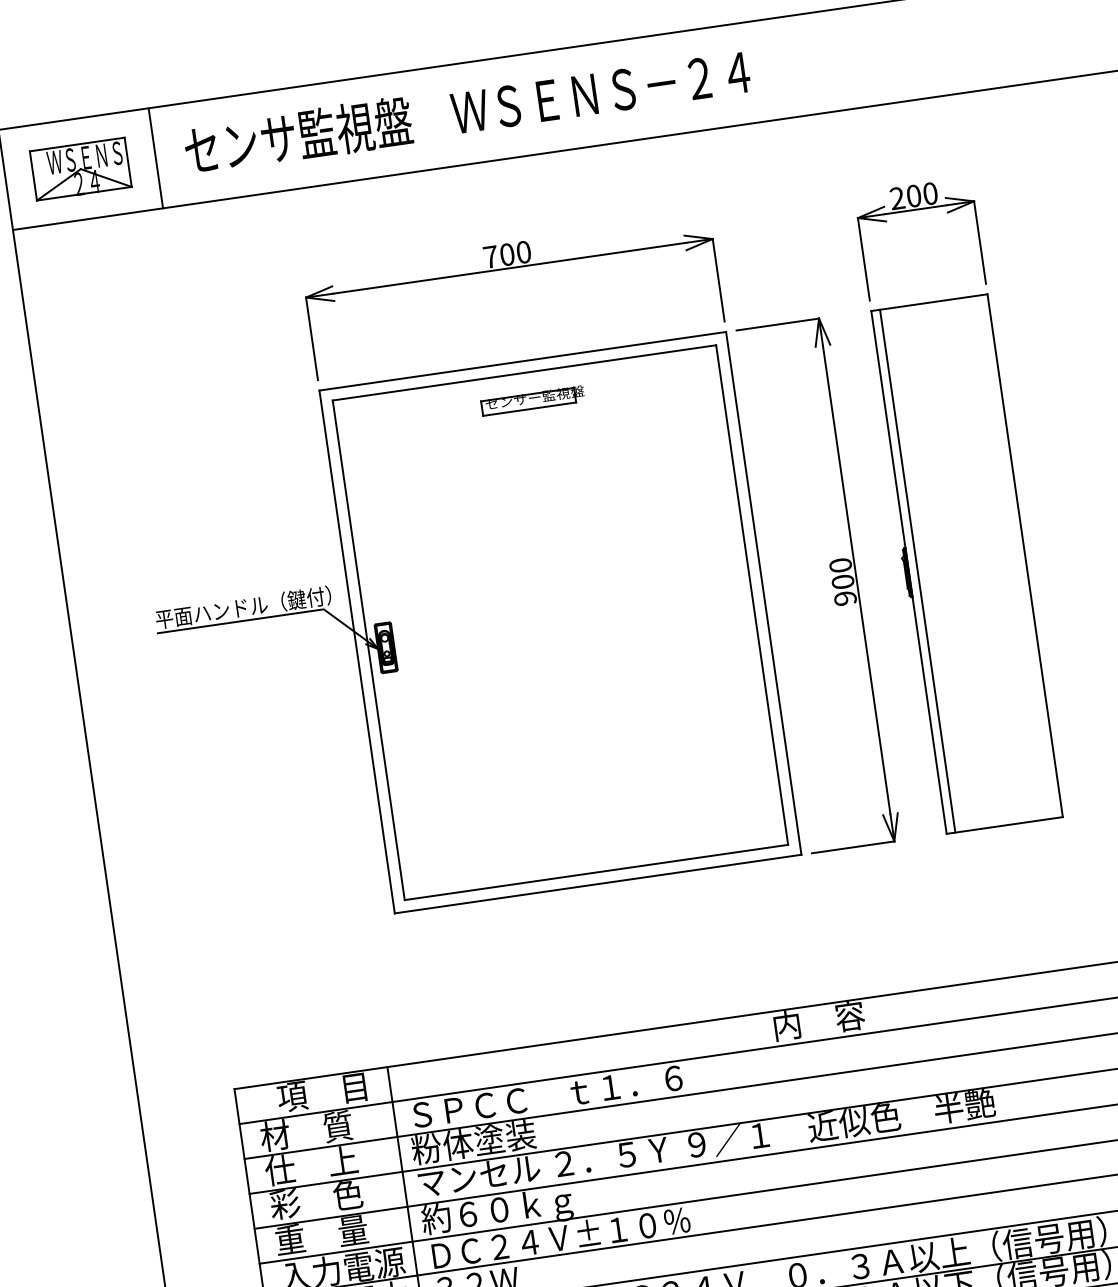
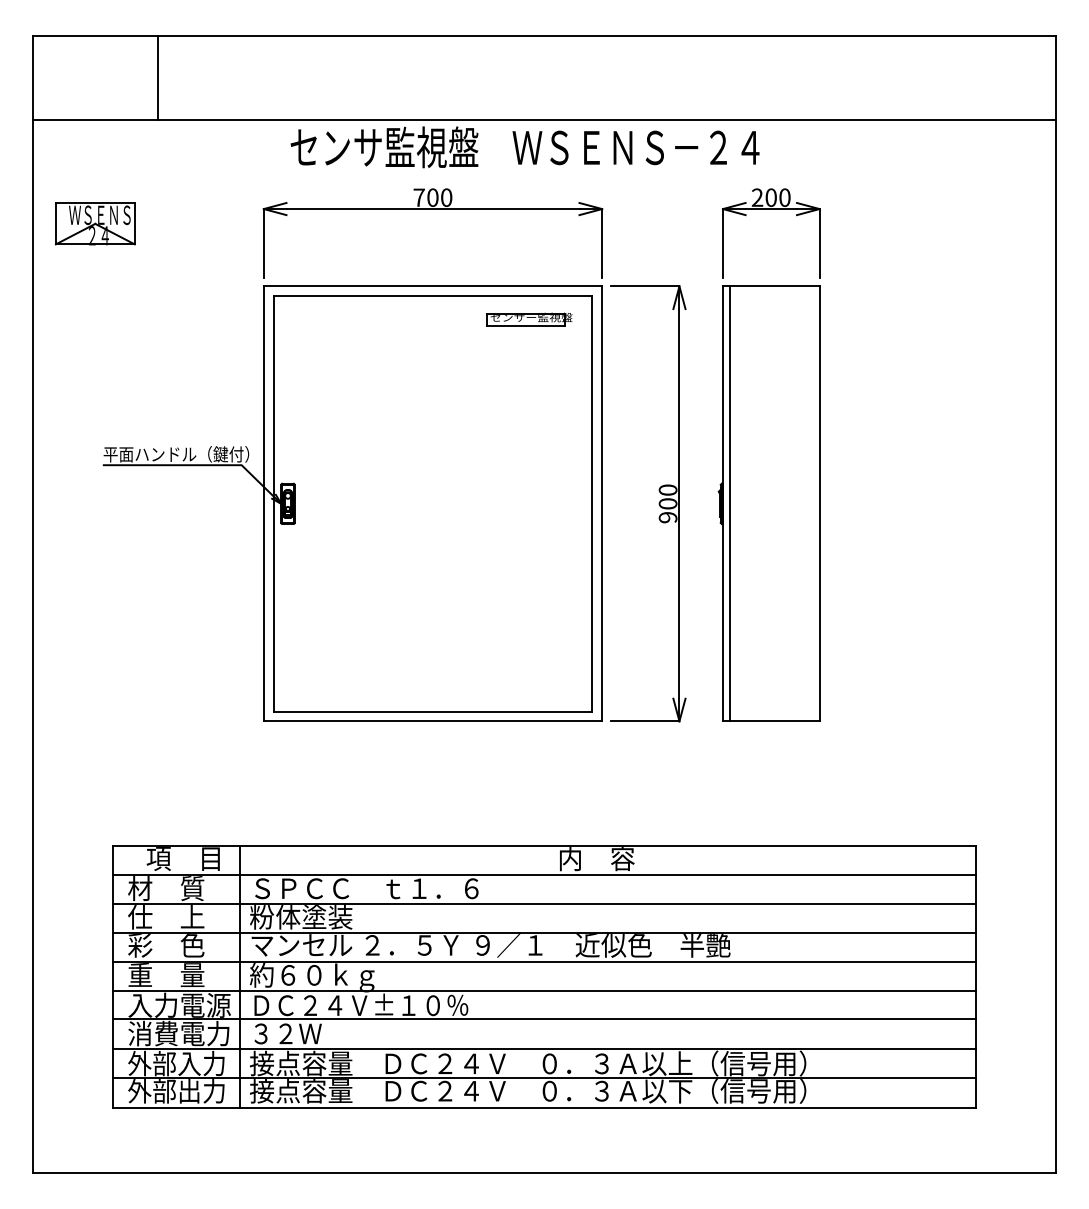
text: (466, 111) -> (524, 147), moved
part: (80, 168) -> (95, 223), moved
part: (532, 400) -> (529, 319), moved

